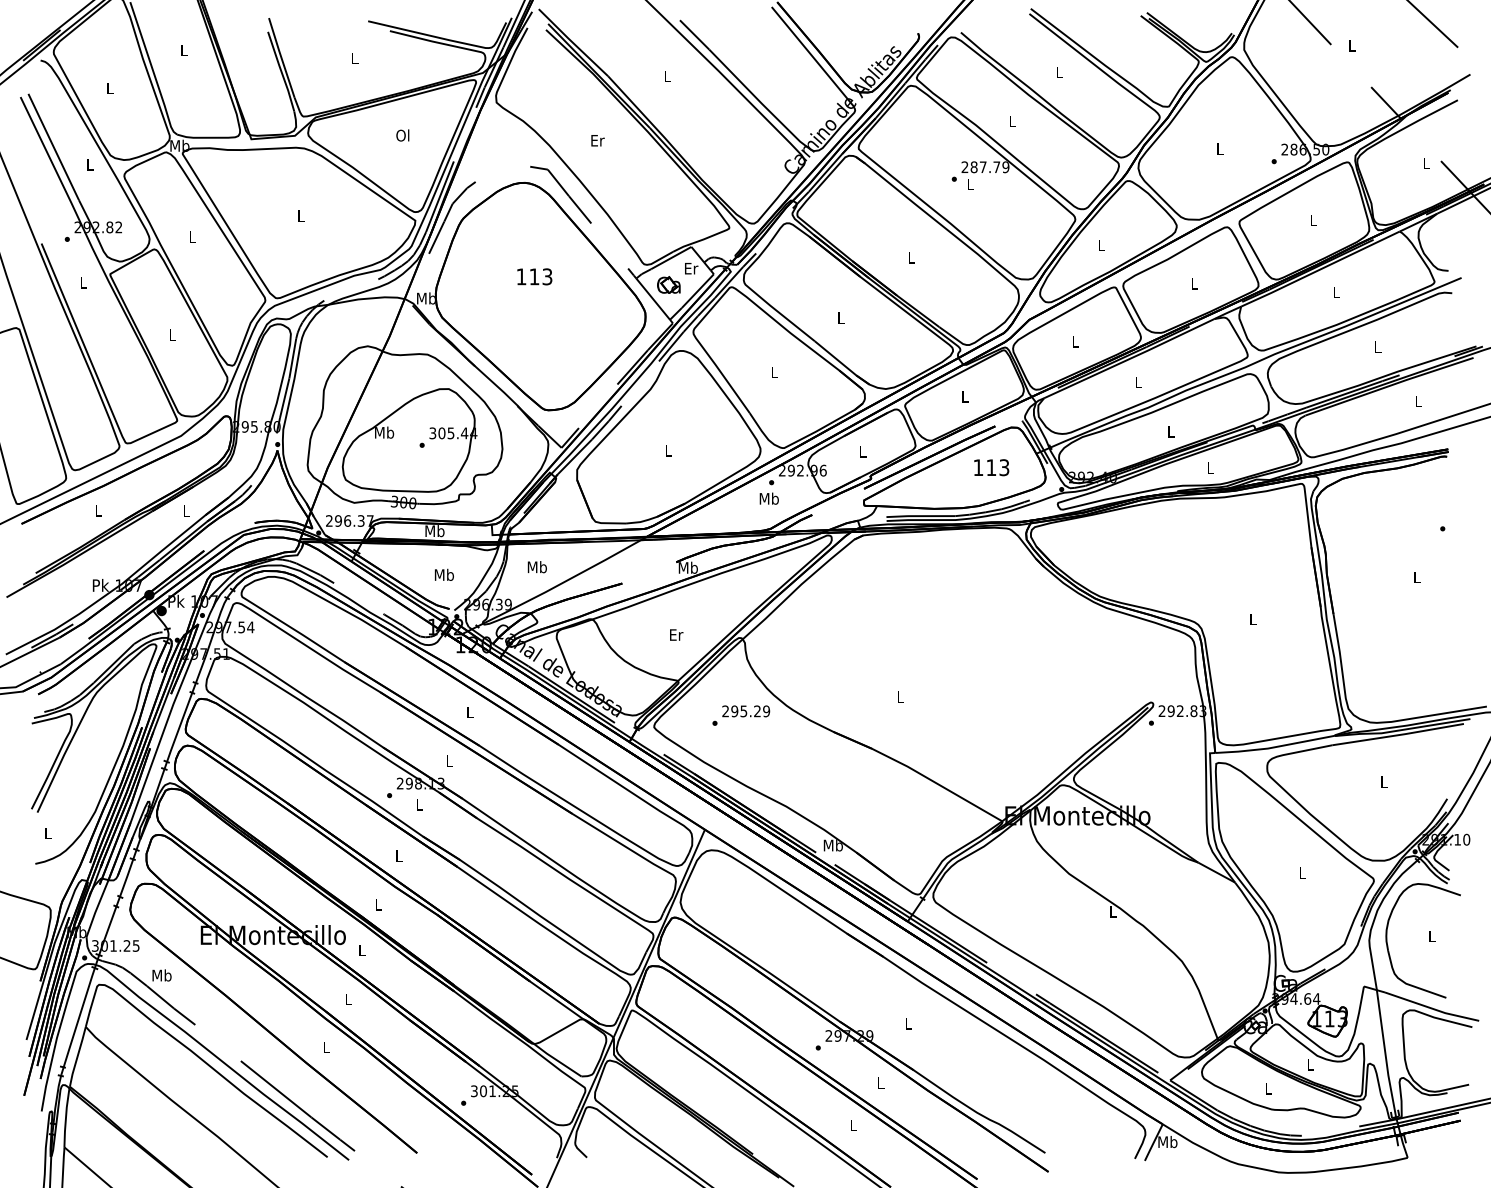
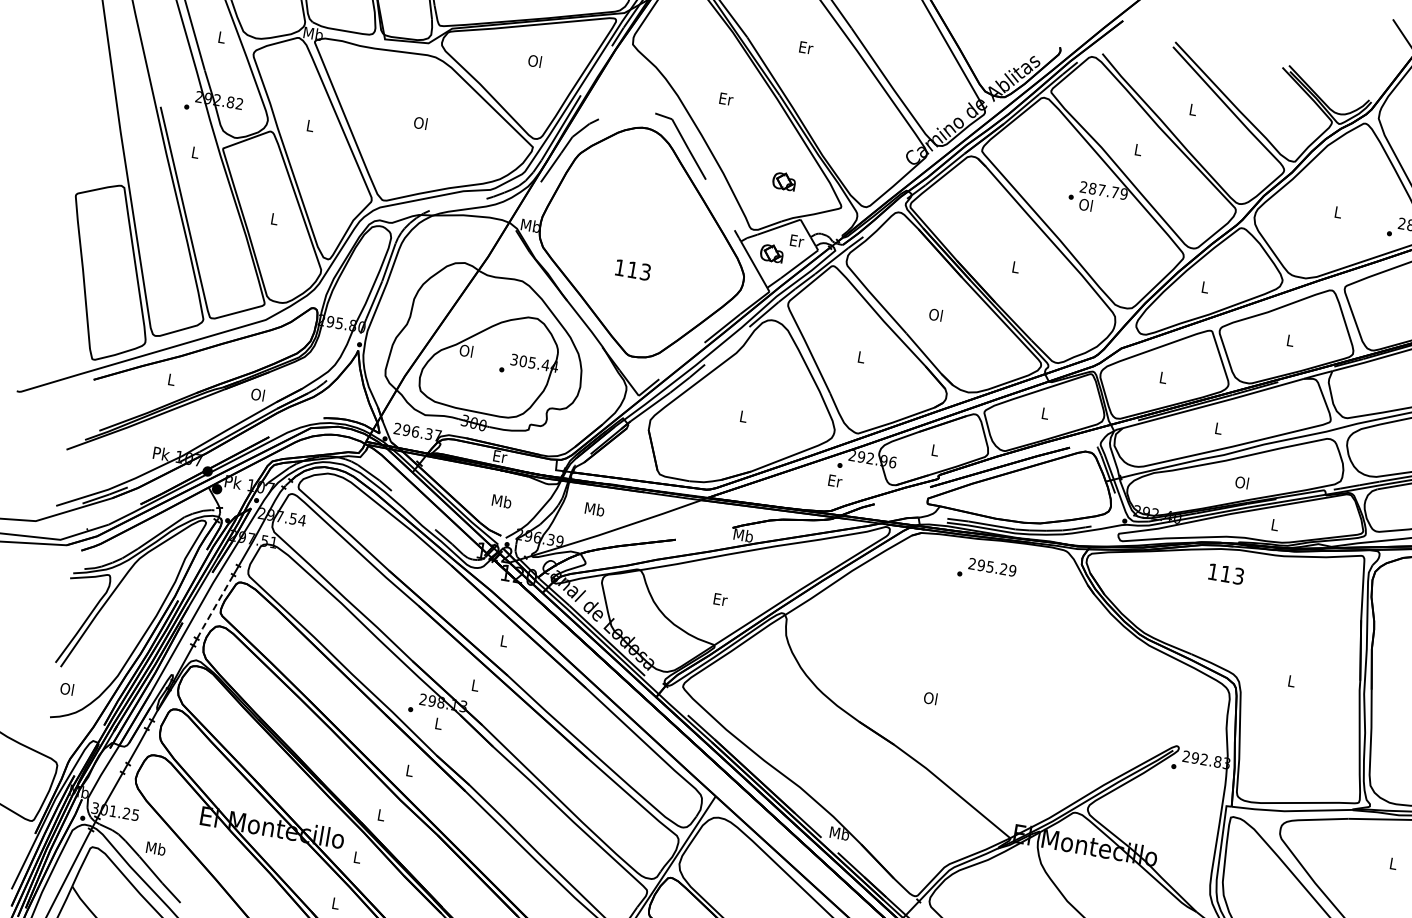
text: (667, 76) -> (805, 47), L -> Er
text: (969, 184) -> (1085, 204), L -> Ol
part: (668, 211) -> (784, 180), added
text: (300, 215) -> (420, 122), L -> Ol
text: (534, 276) -> (632, 269), moved
text: (840, 318) -> (935, 315), L -> Ol
text: (1170, 431) -> (1241, 482), L -> Ol
text: (384, 432) -> (466, 350), Mb -> Ol
text: (991, 467) -> (1226, 573), moved
text: (768, 498) -> (834, 480), Mb -> Er
text: (185, 510) -> (257, 394), L -> Ol
text: (434, 531) -> (499, 456), Mb -> Er
text: (899, 696) -> (930, 697), L -> Ol
text: (741, 715) -> (987, 570), moved
line: (179, 728) -> (214, 608), solid -> dashed
text: (46, 833) -> (66, 689), L -> Ol

